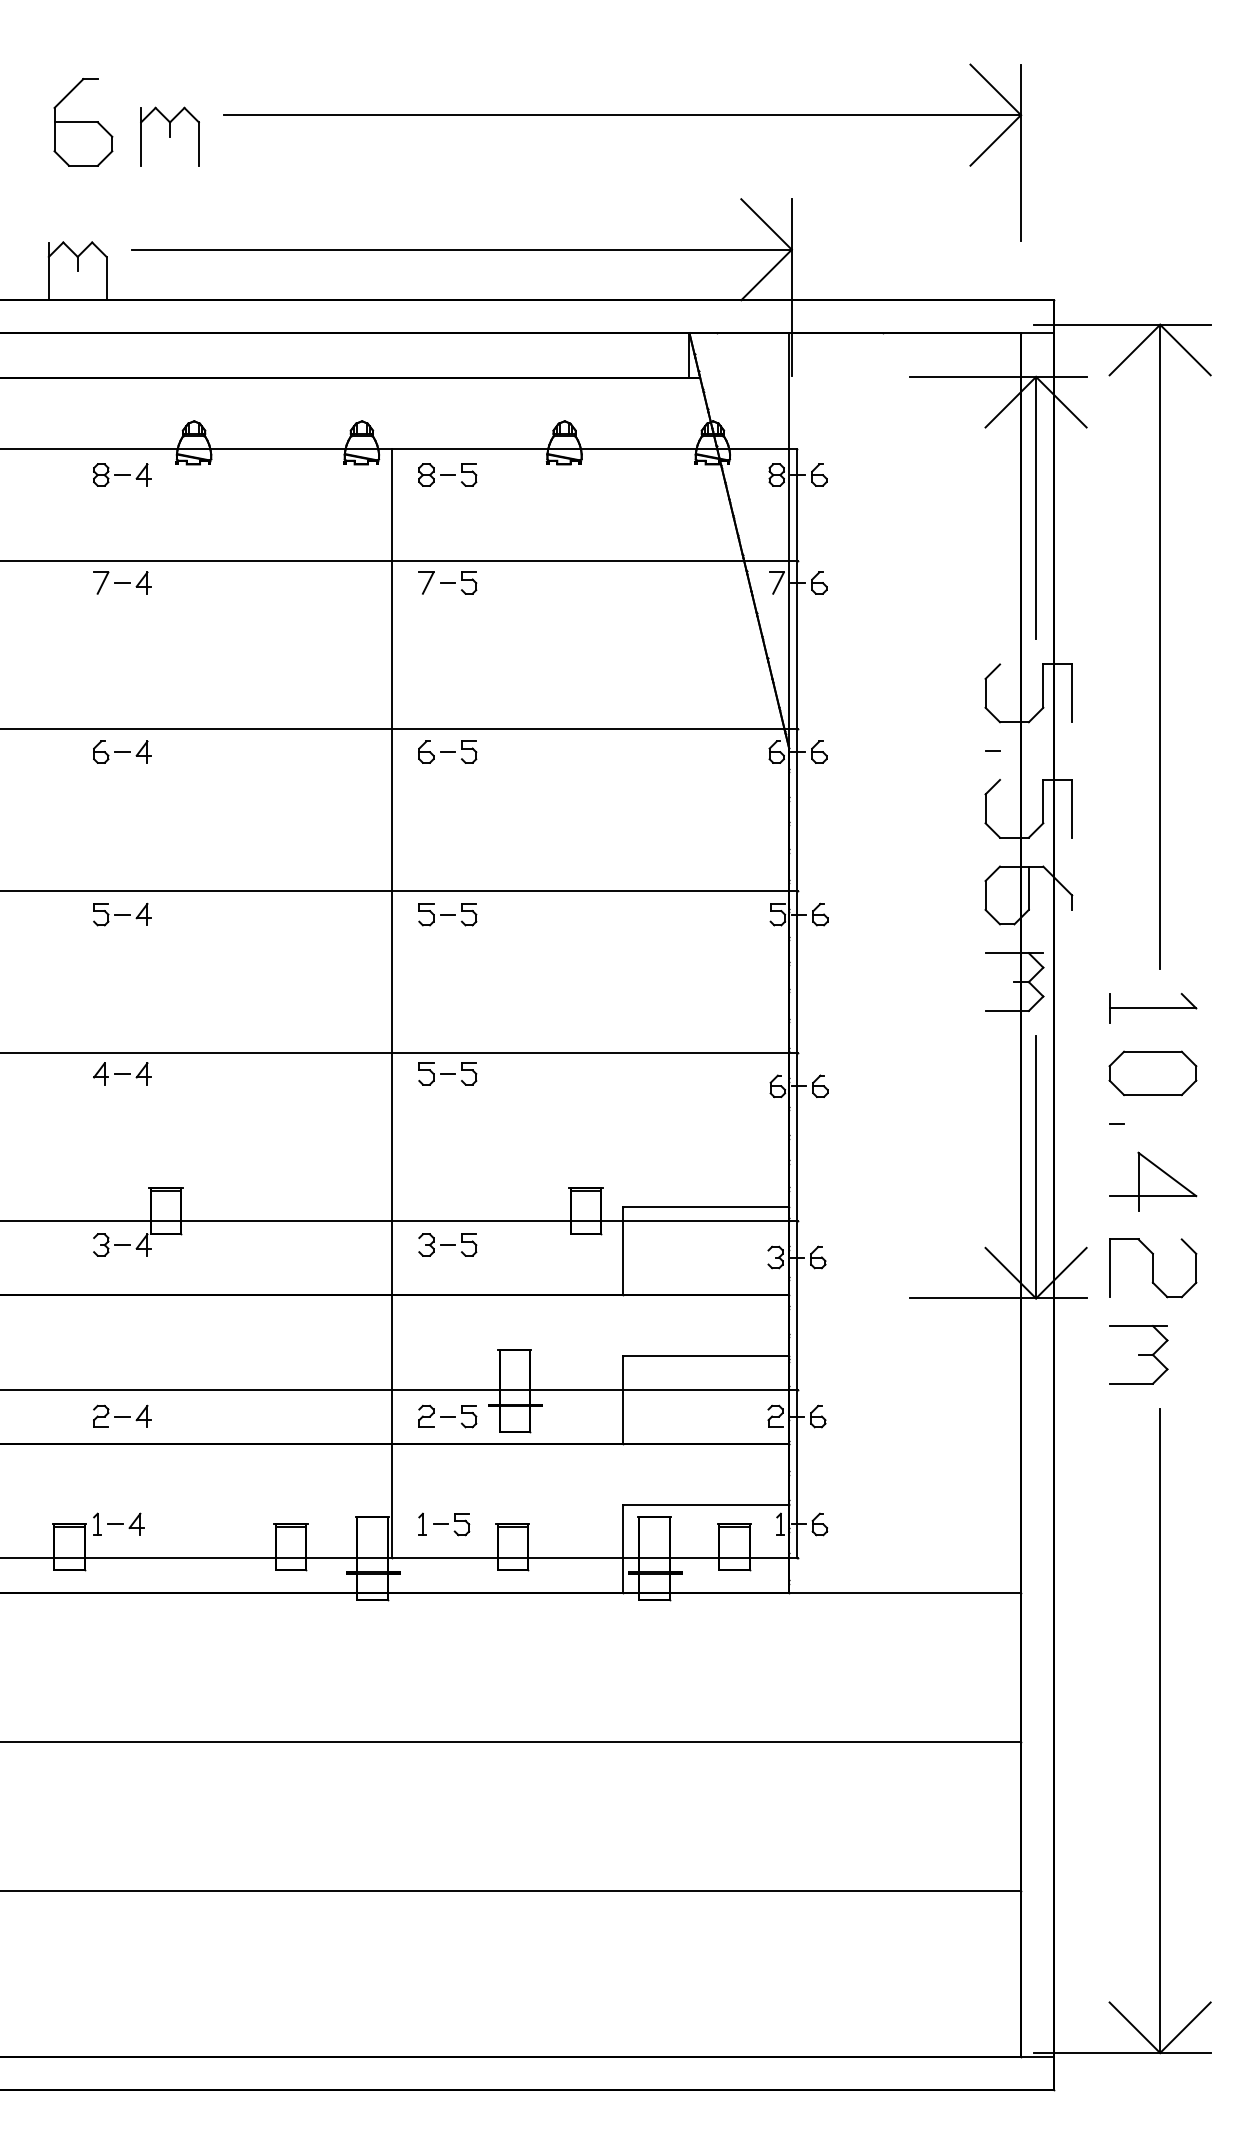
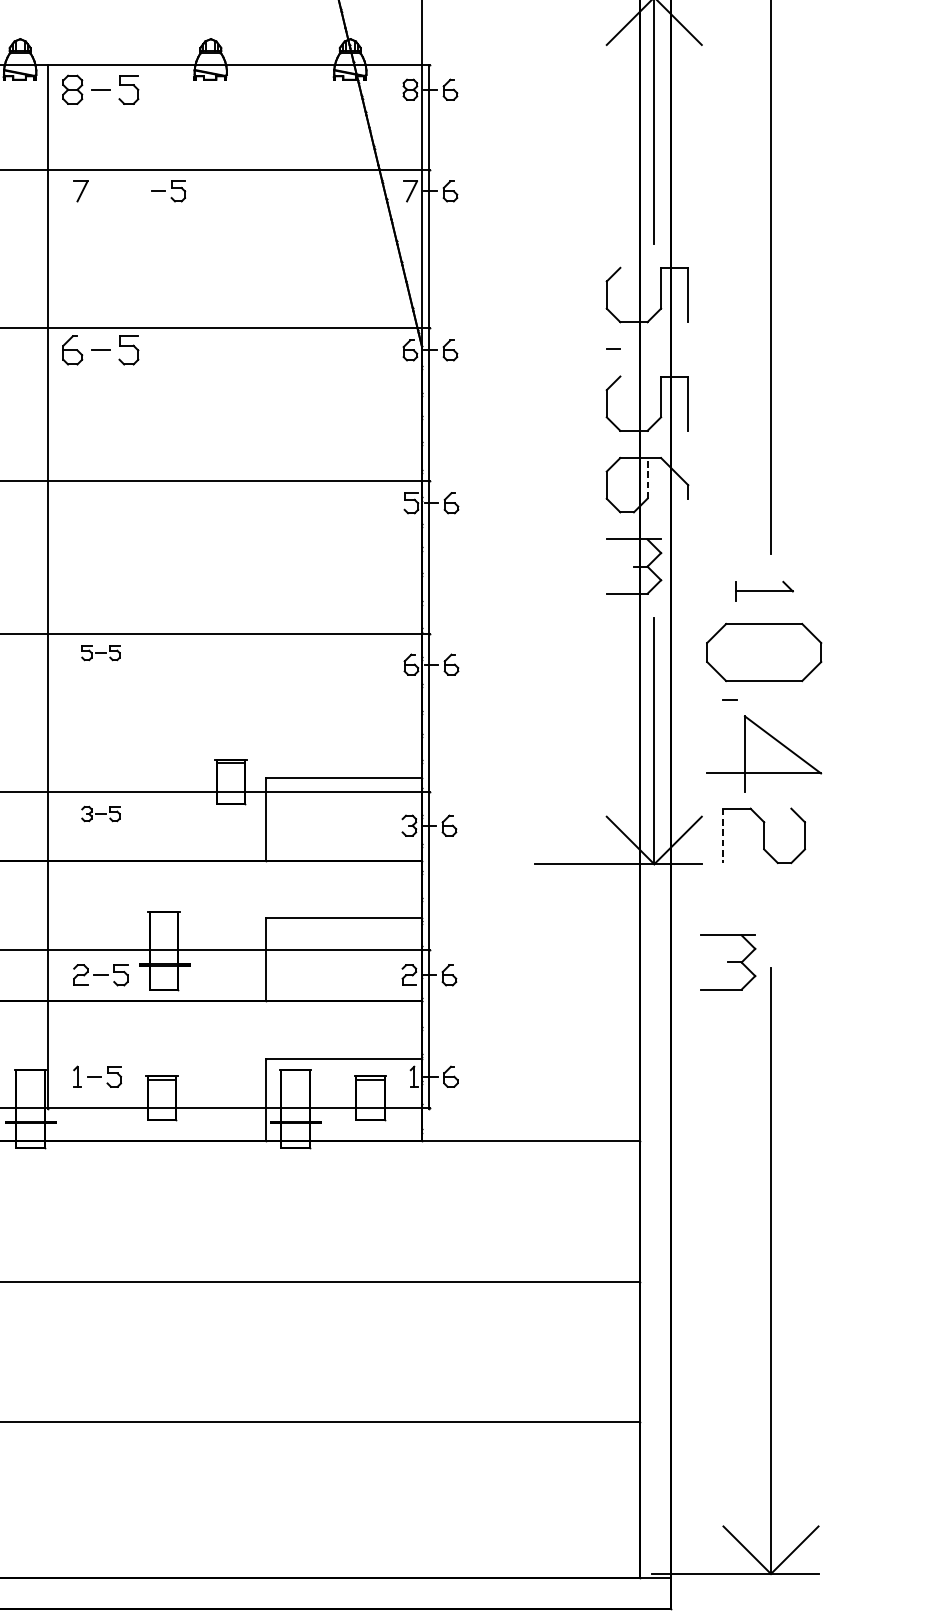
part: (447, 474) -> (100, 89), size x1.4
part: (458, 582) -> (168, 190), moved
part: (447, 751) -> (100, 349), size x1.4
line: (1028, 888) -> (647, 478), solid -> dashed
part: (447, 914) -> (100, 503), removed
part: (1153, 1008) -> (764, 591), size x0.7
part: (447, 1073) -> (100, 652), size x0.7
part: (1152, 1073) -> (763, 652), size x1.4
part: (1153, 1181) -> (764, 754), size x1.4
part: (447, 1244) -> (100, 813), size x0.7
line: (1109, 1268) -> (723, 836), solid -> dashed
part: (1138, 1354) -> (728, 962), moved

